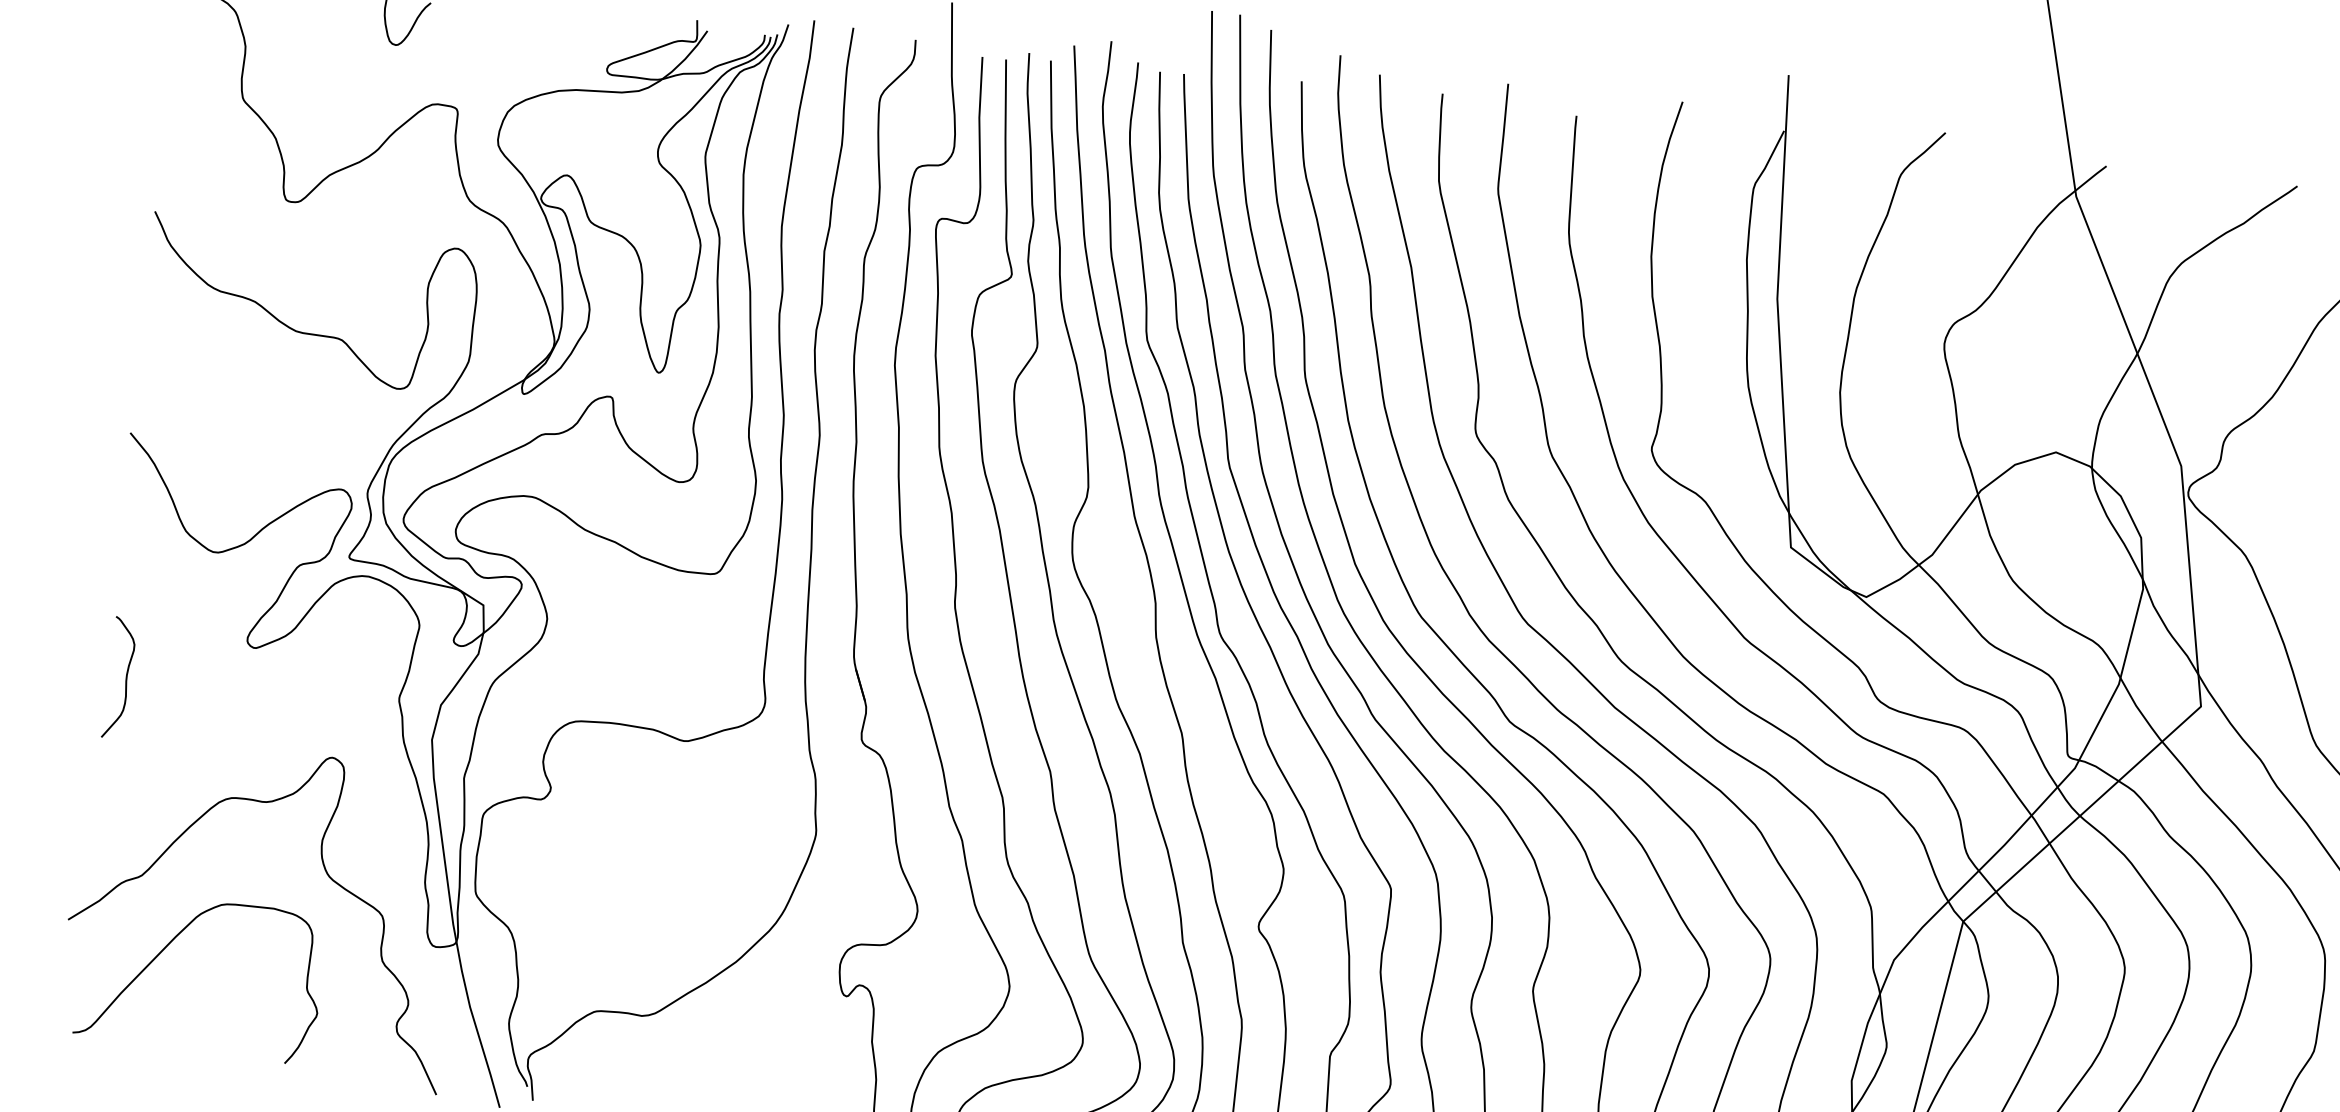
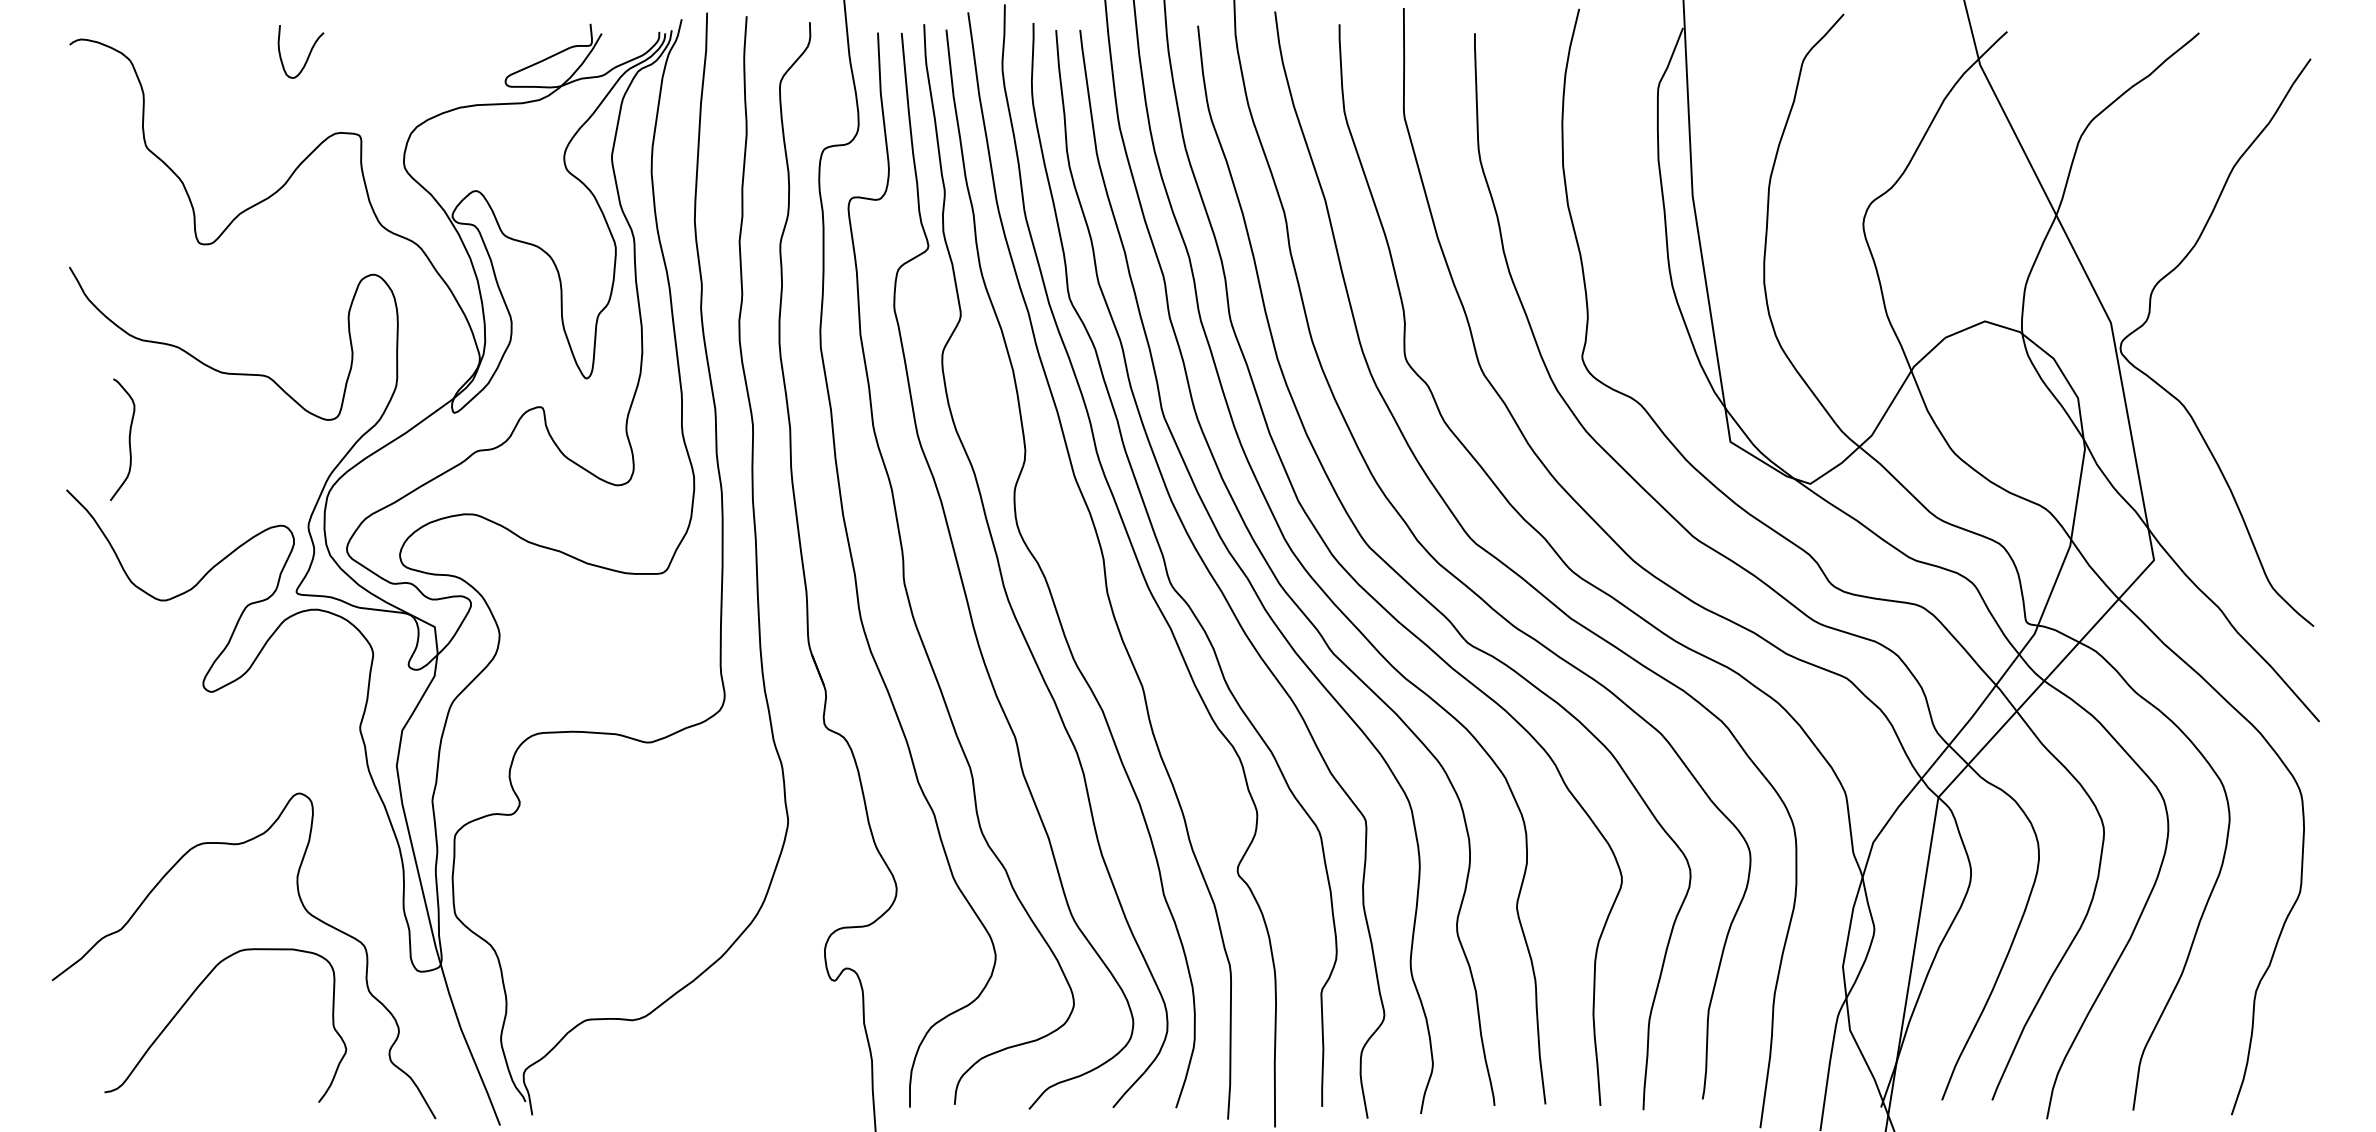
curve: (125, 678) -> (128, 439), moved
curve: (167, 947) -> (190, 998), moved

